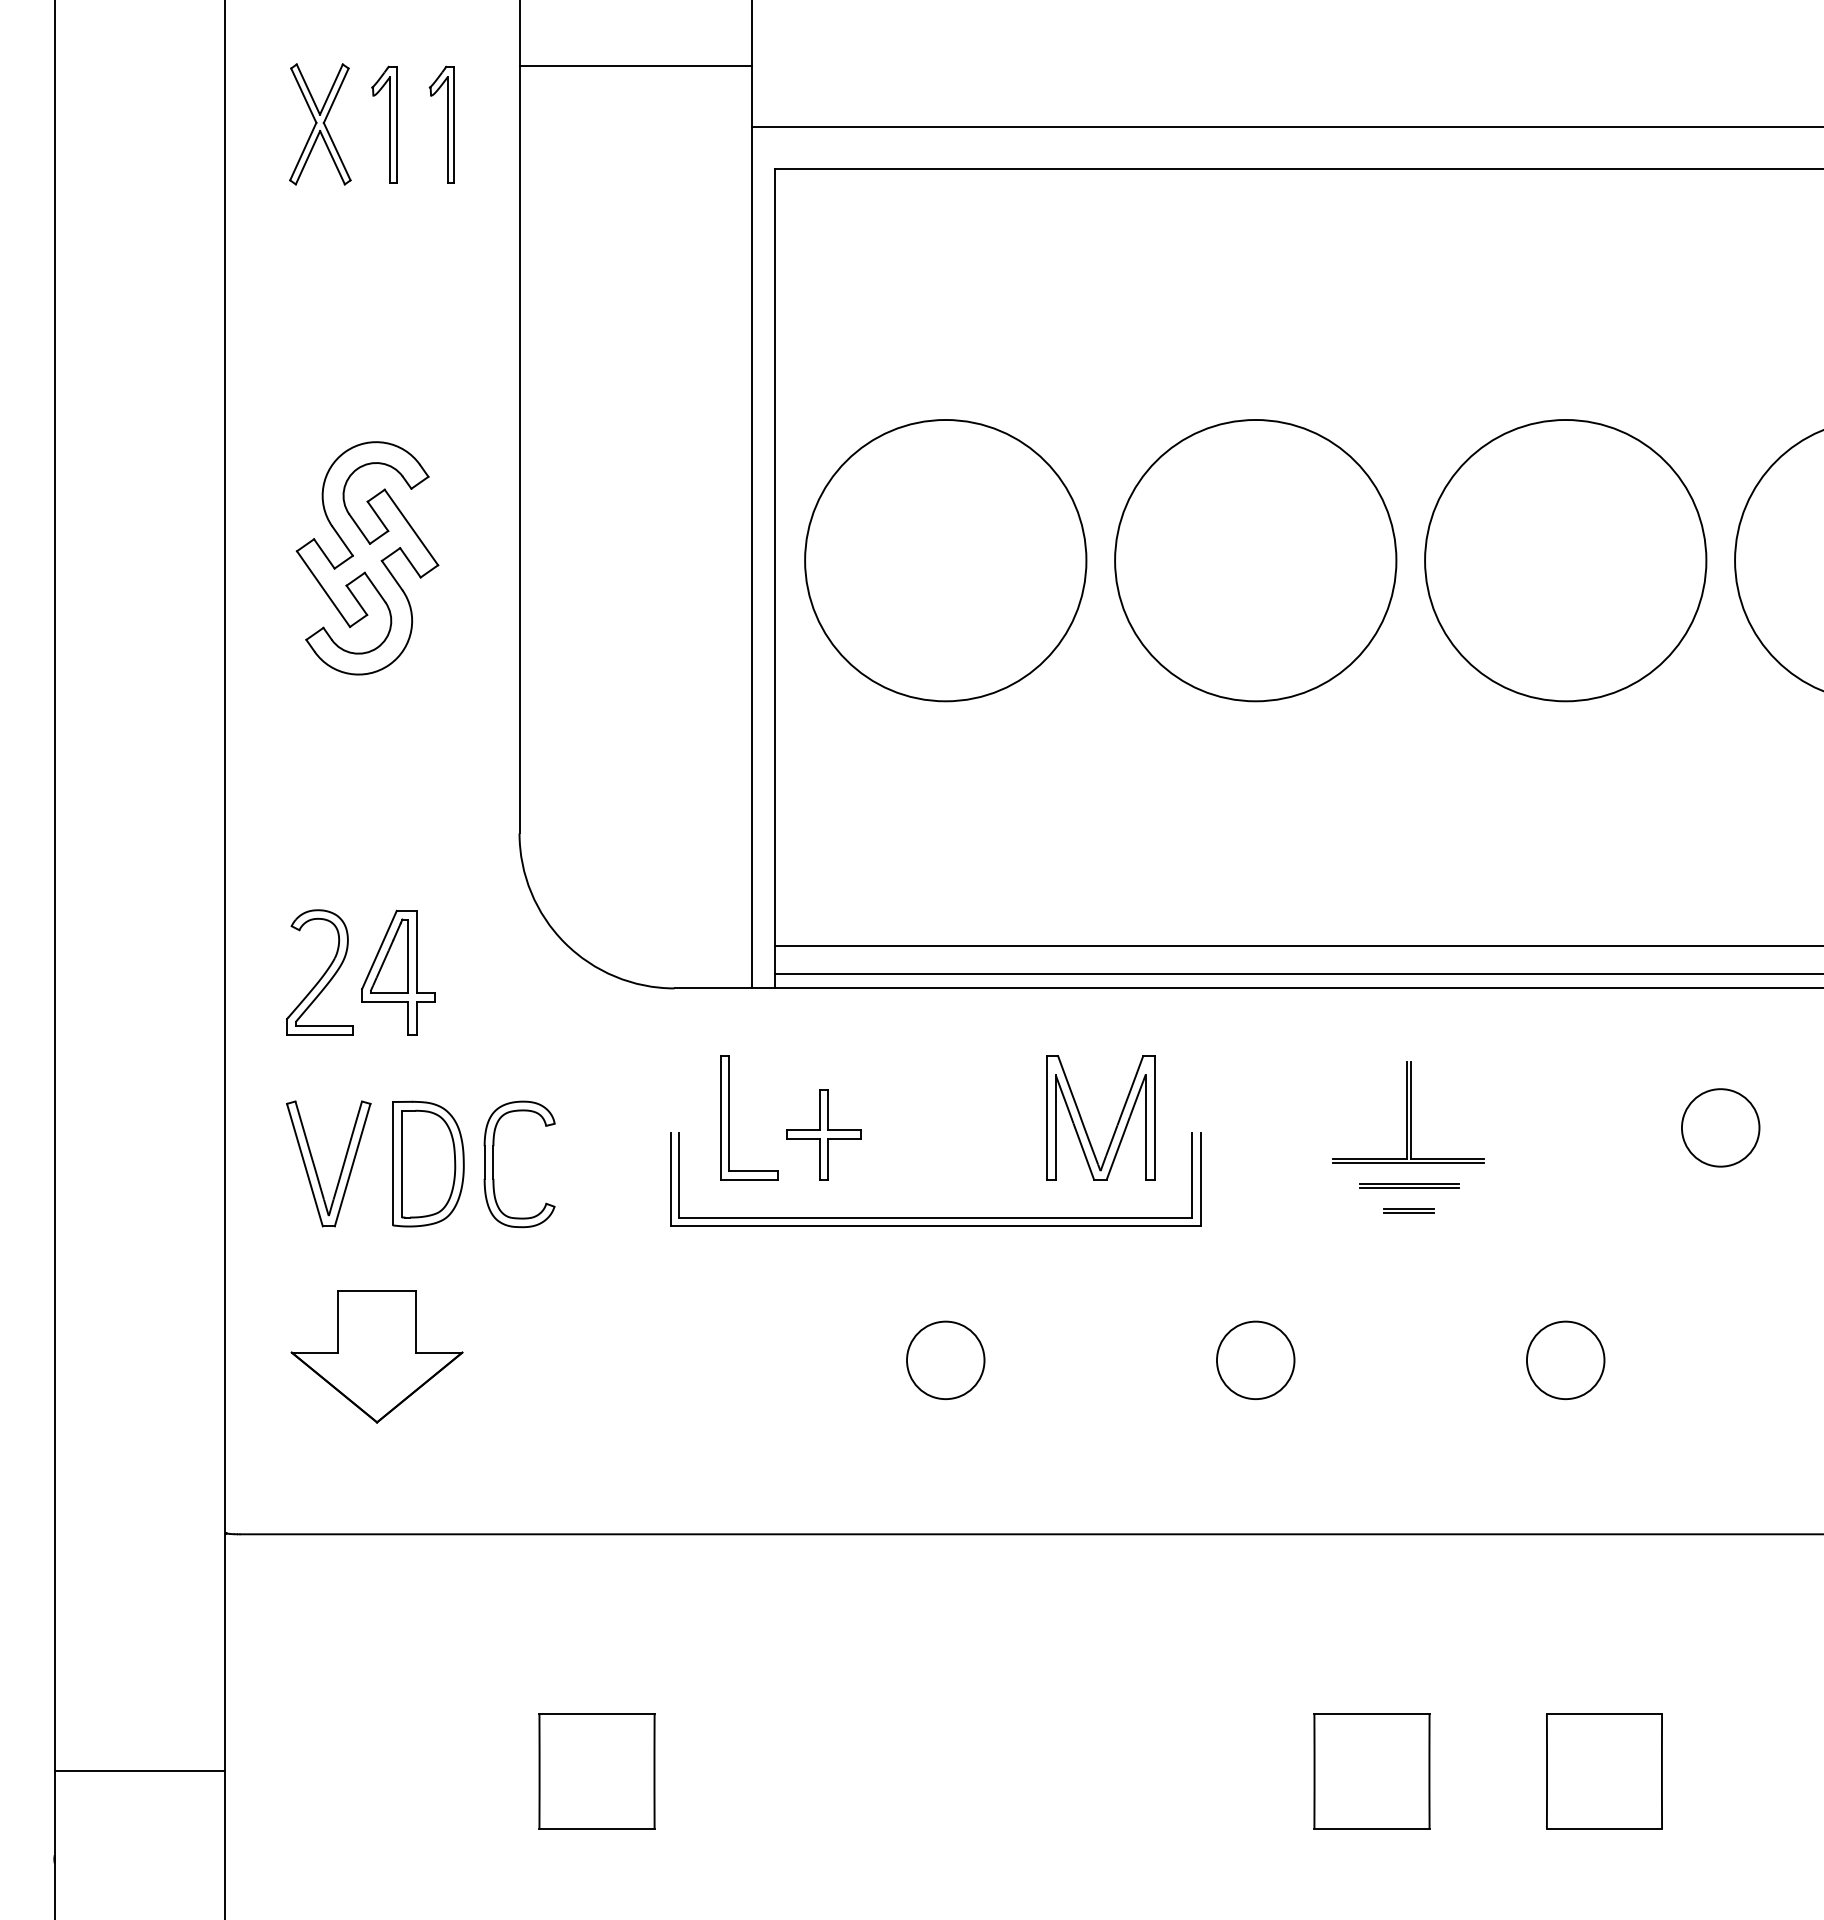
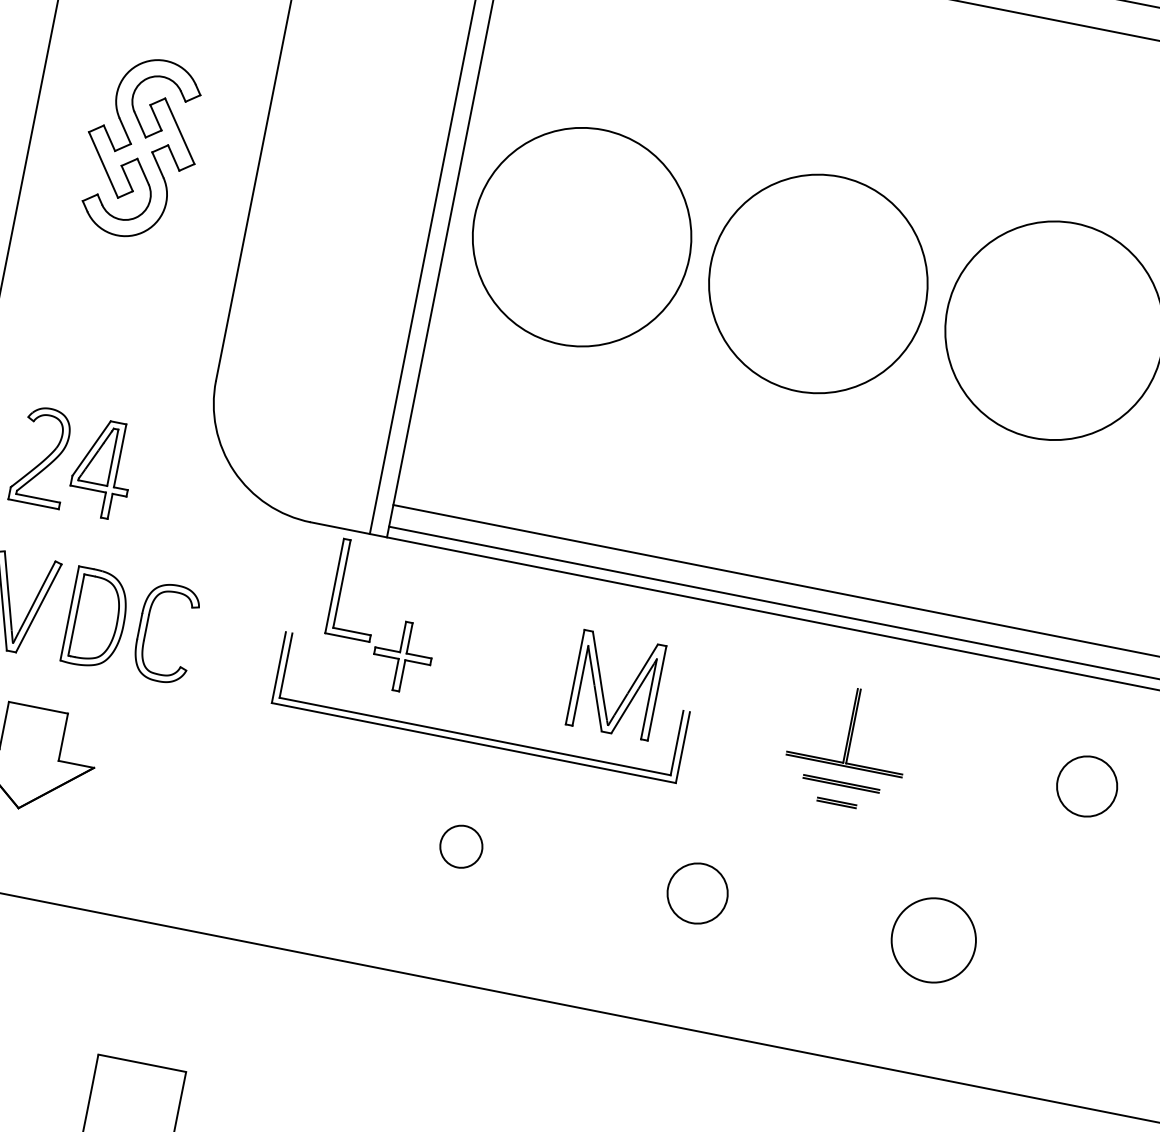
part: (729, 1117) -> (341, 587), moved
circle: (1565, 1359) -> (933, 939), size x1.4
circle: (945, 1360) -> (461, 846), size x0.7

